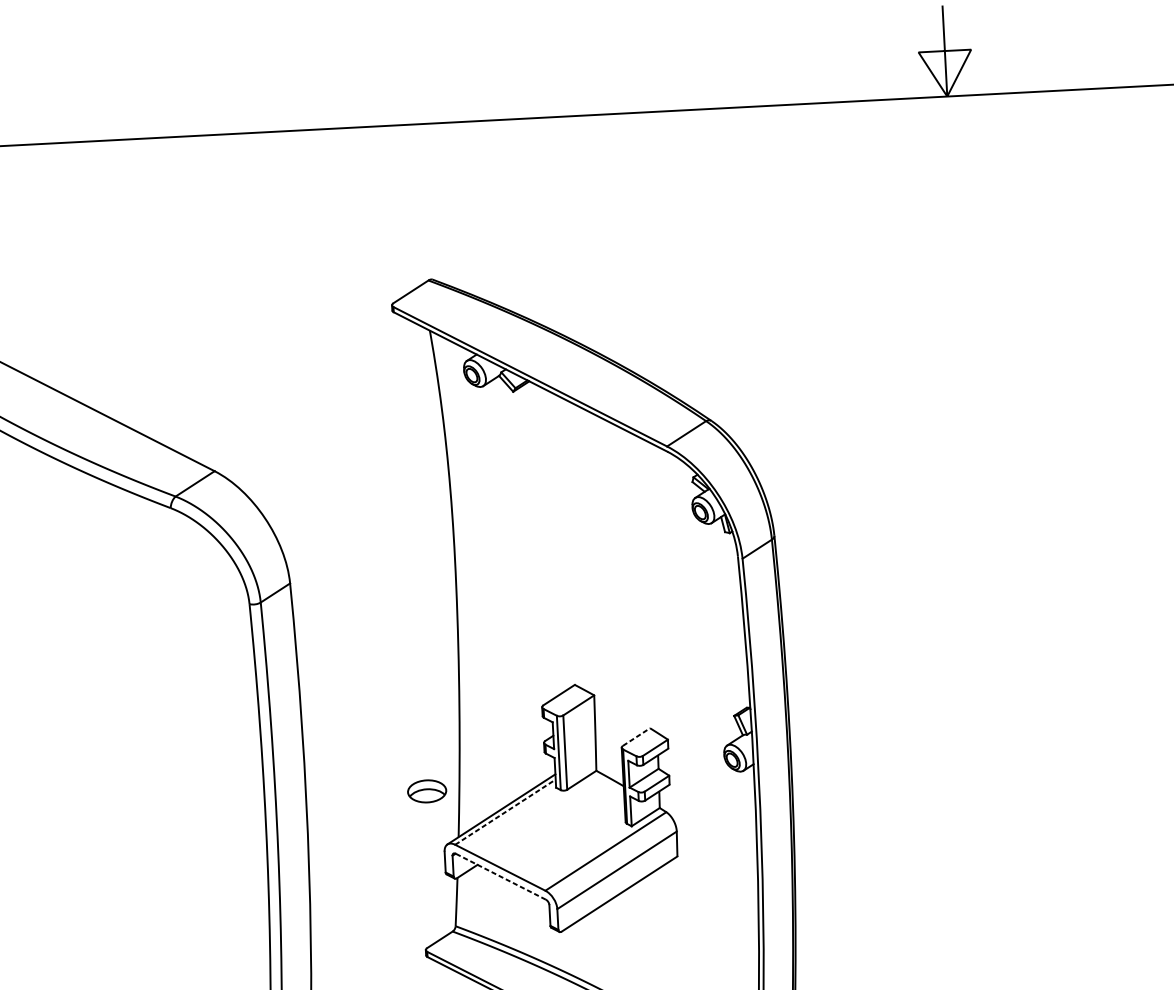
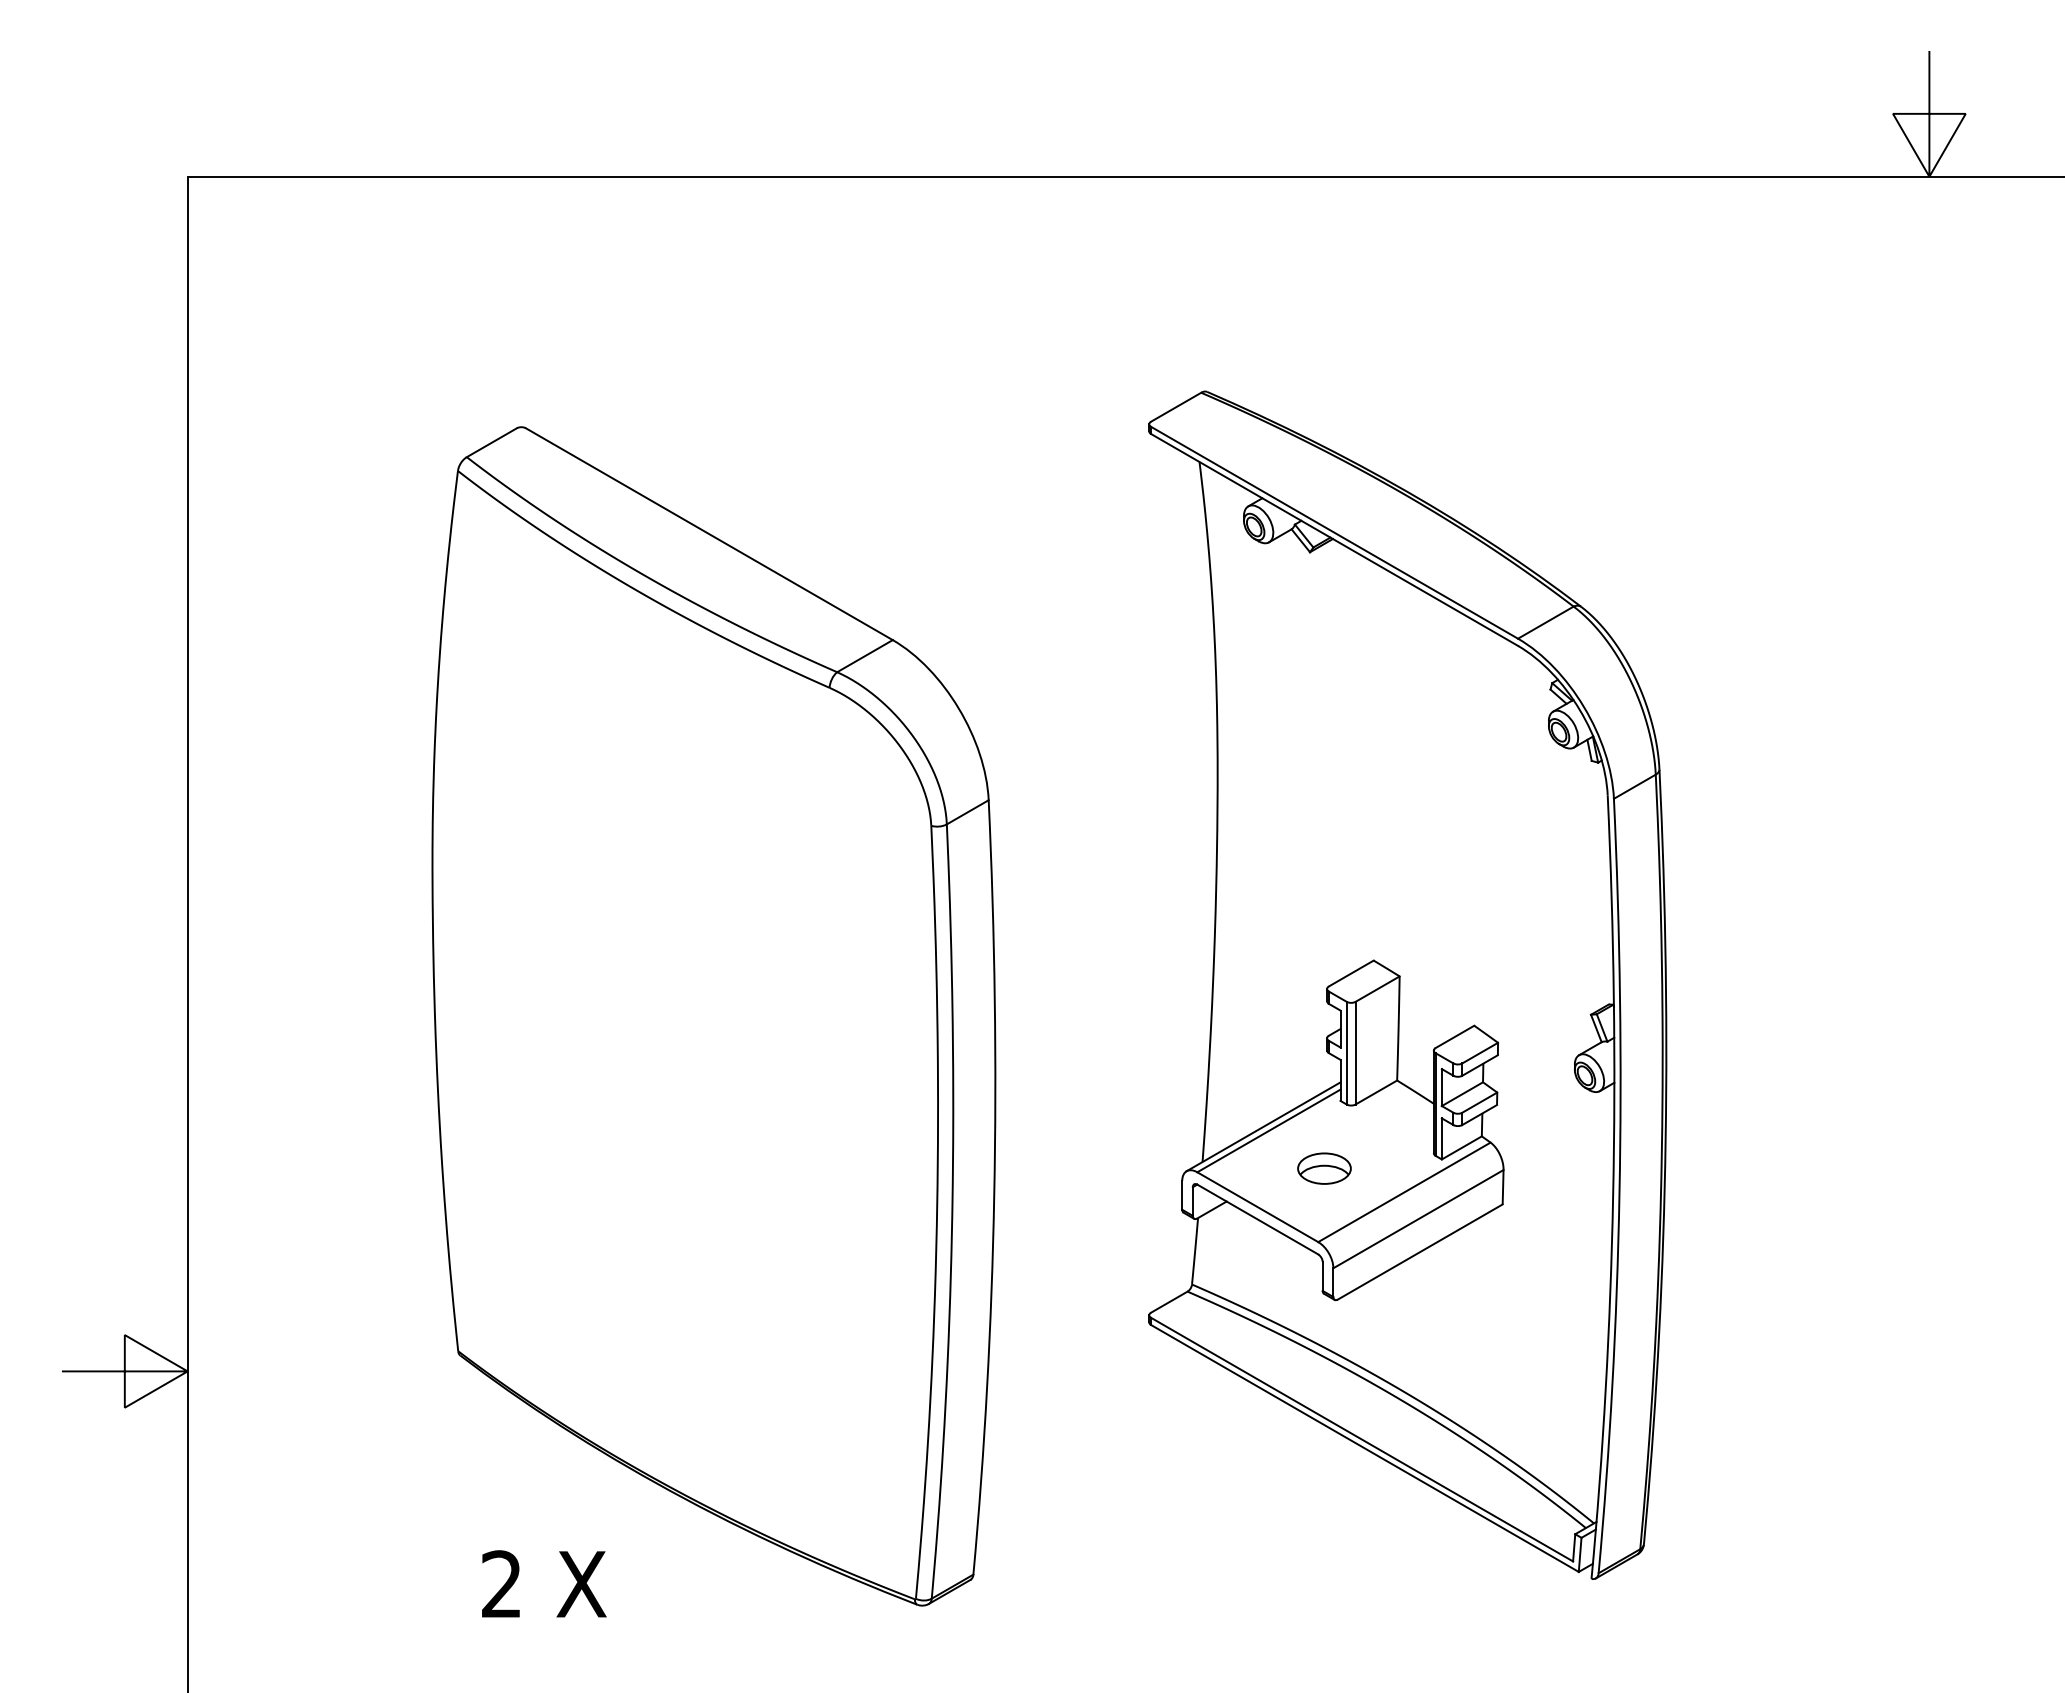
line: (636, 736) -> (1455, 1036), dashed -> solid
part: (427, 791) -> (1324, 1168), moved
line: (505, 811) -> (1268, 1130), dashed -> solid
line: (500, 876) -> (1257, 1219), dashed -> solid

